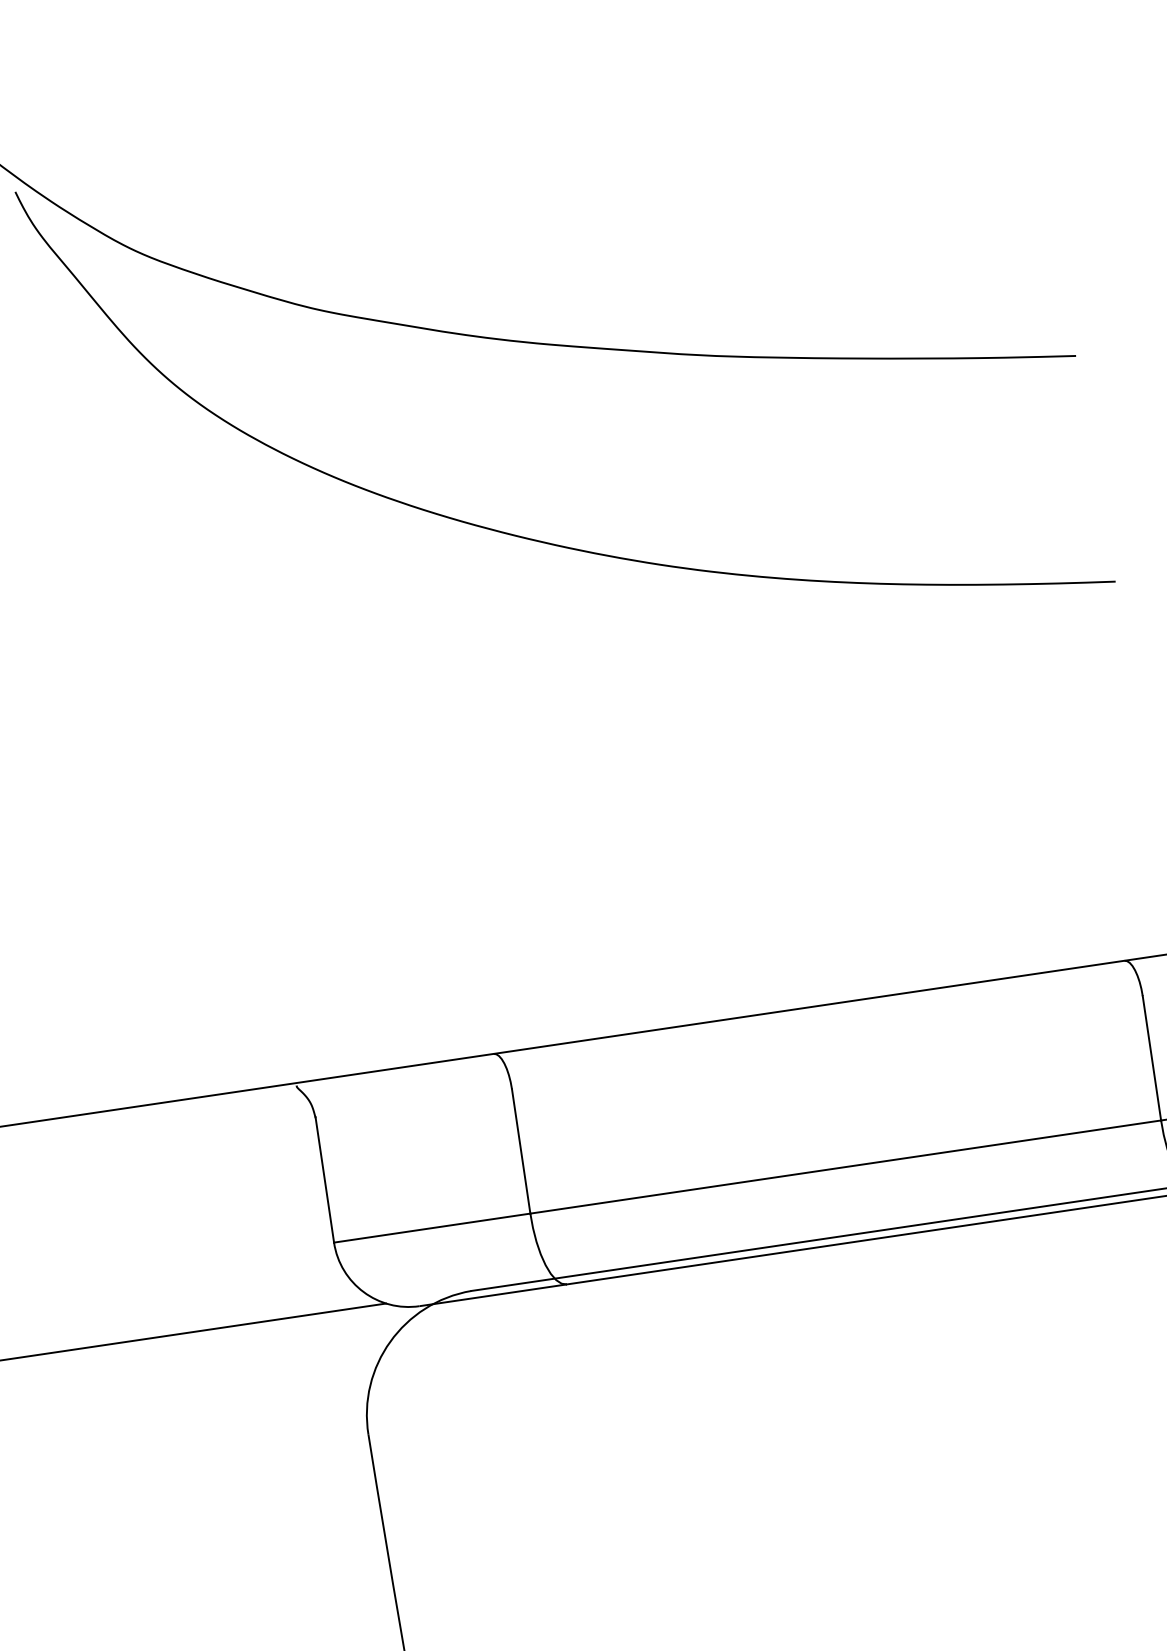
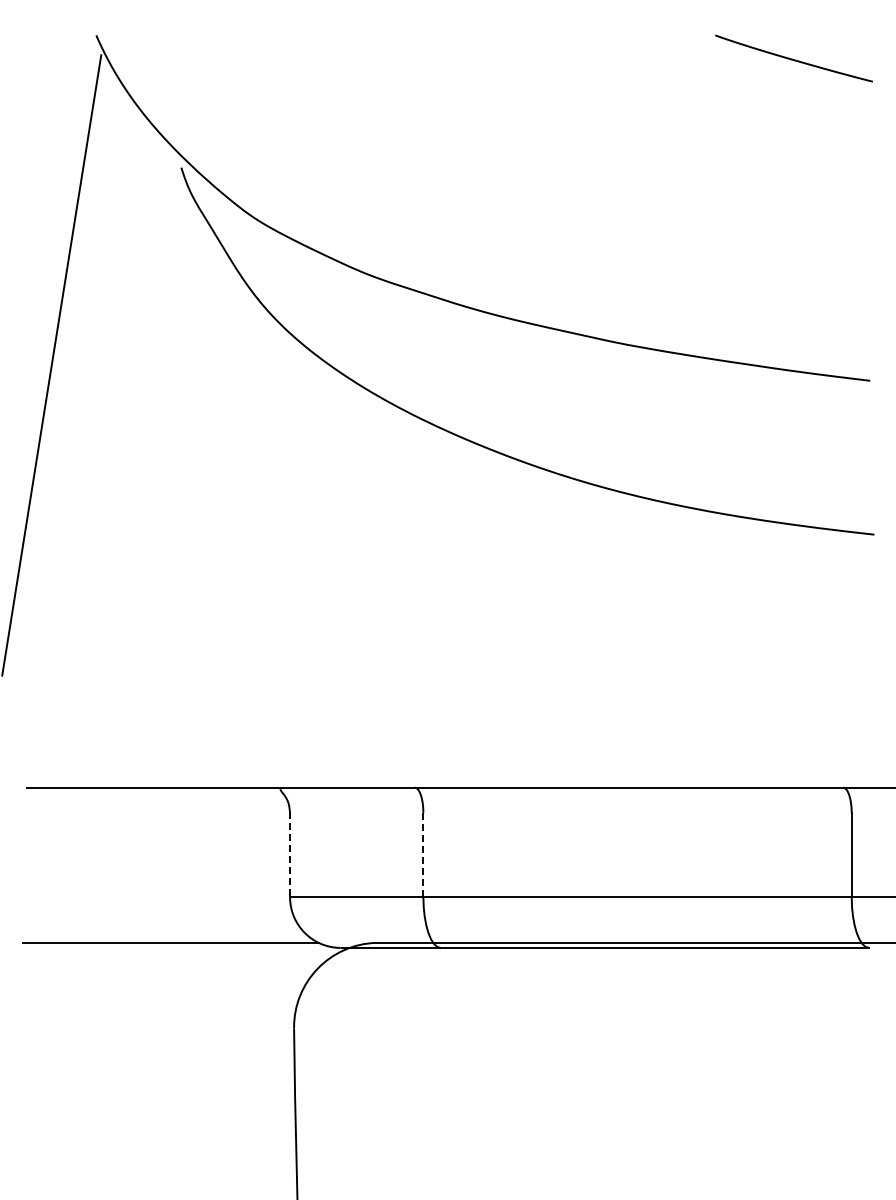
line: (521, 1150) -> (423, 854), solid -> dashed
line: (325, 1179) -> (290, 854), solid -> dashed

